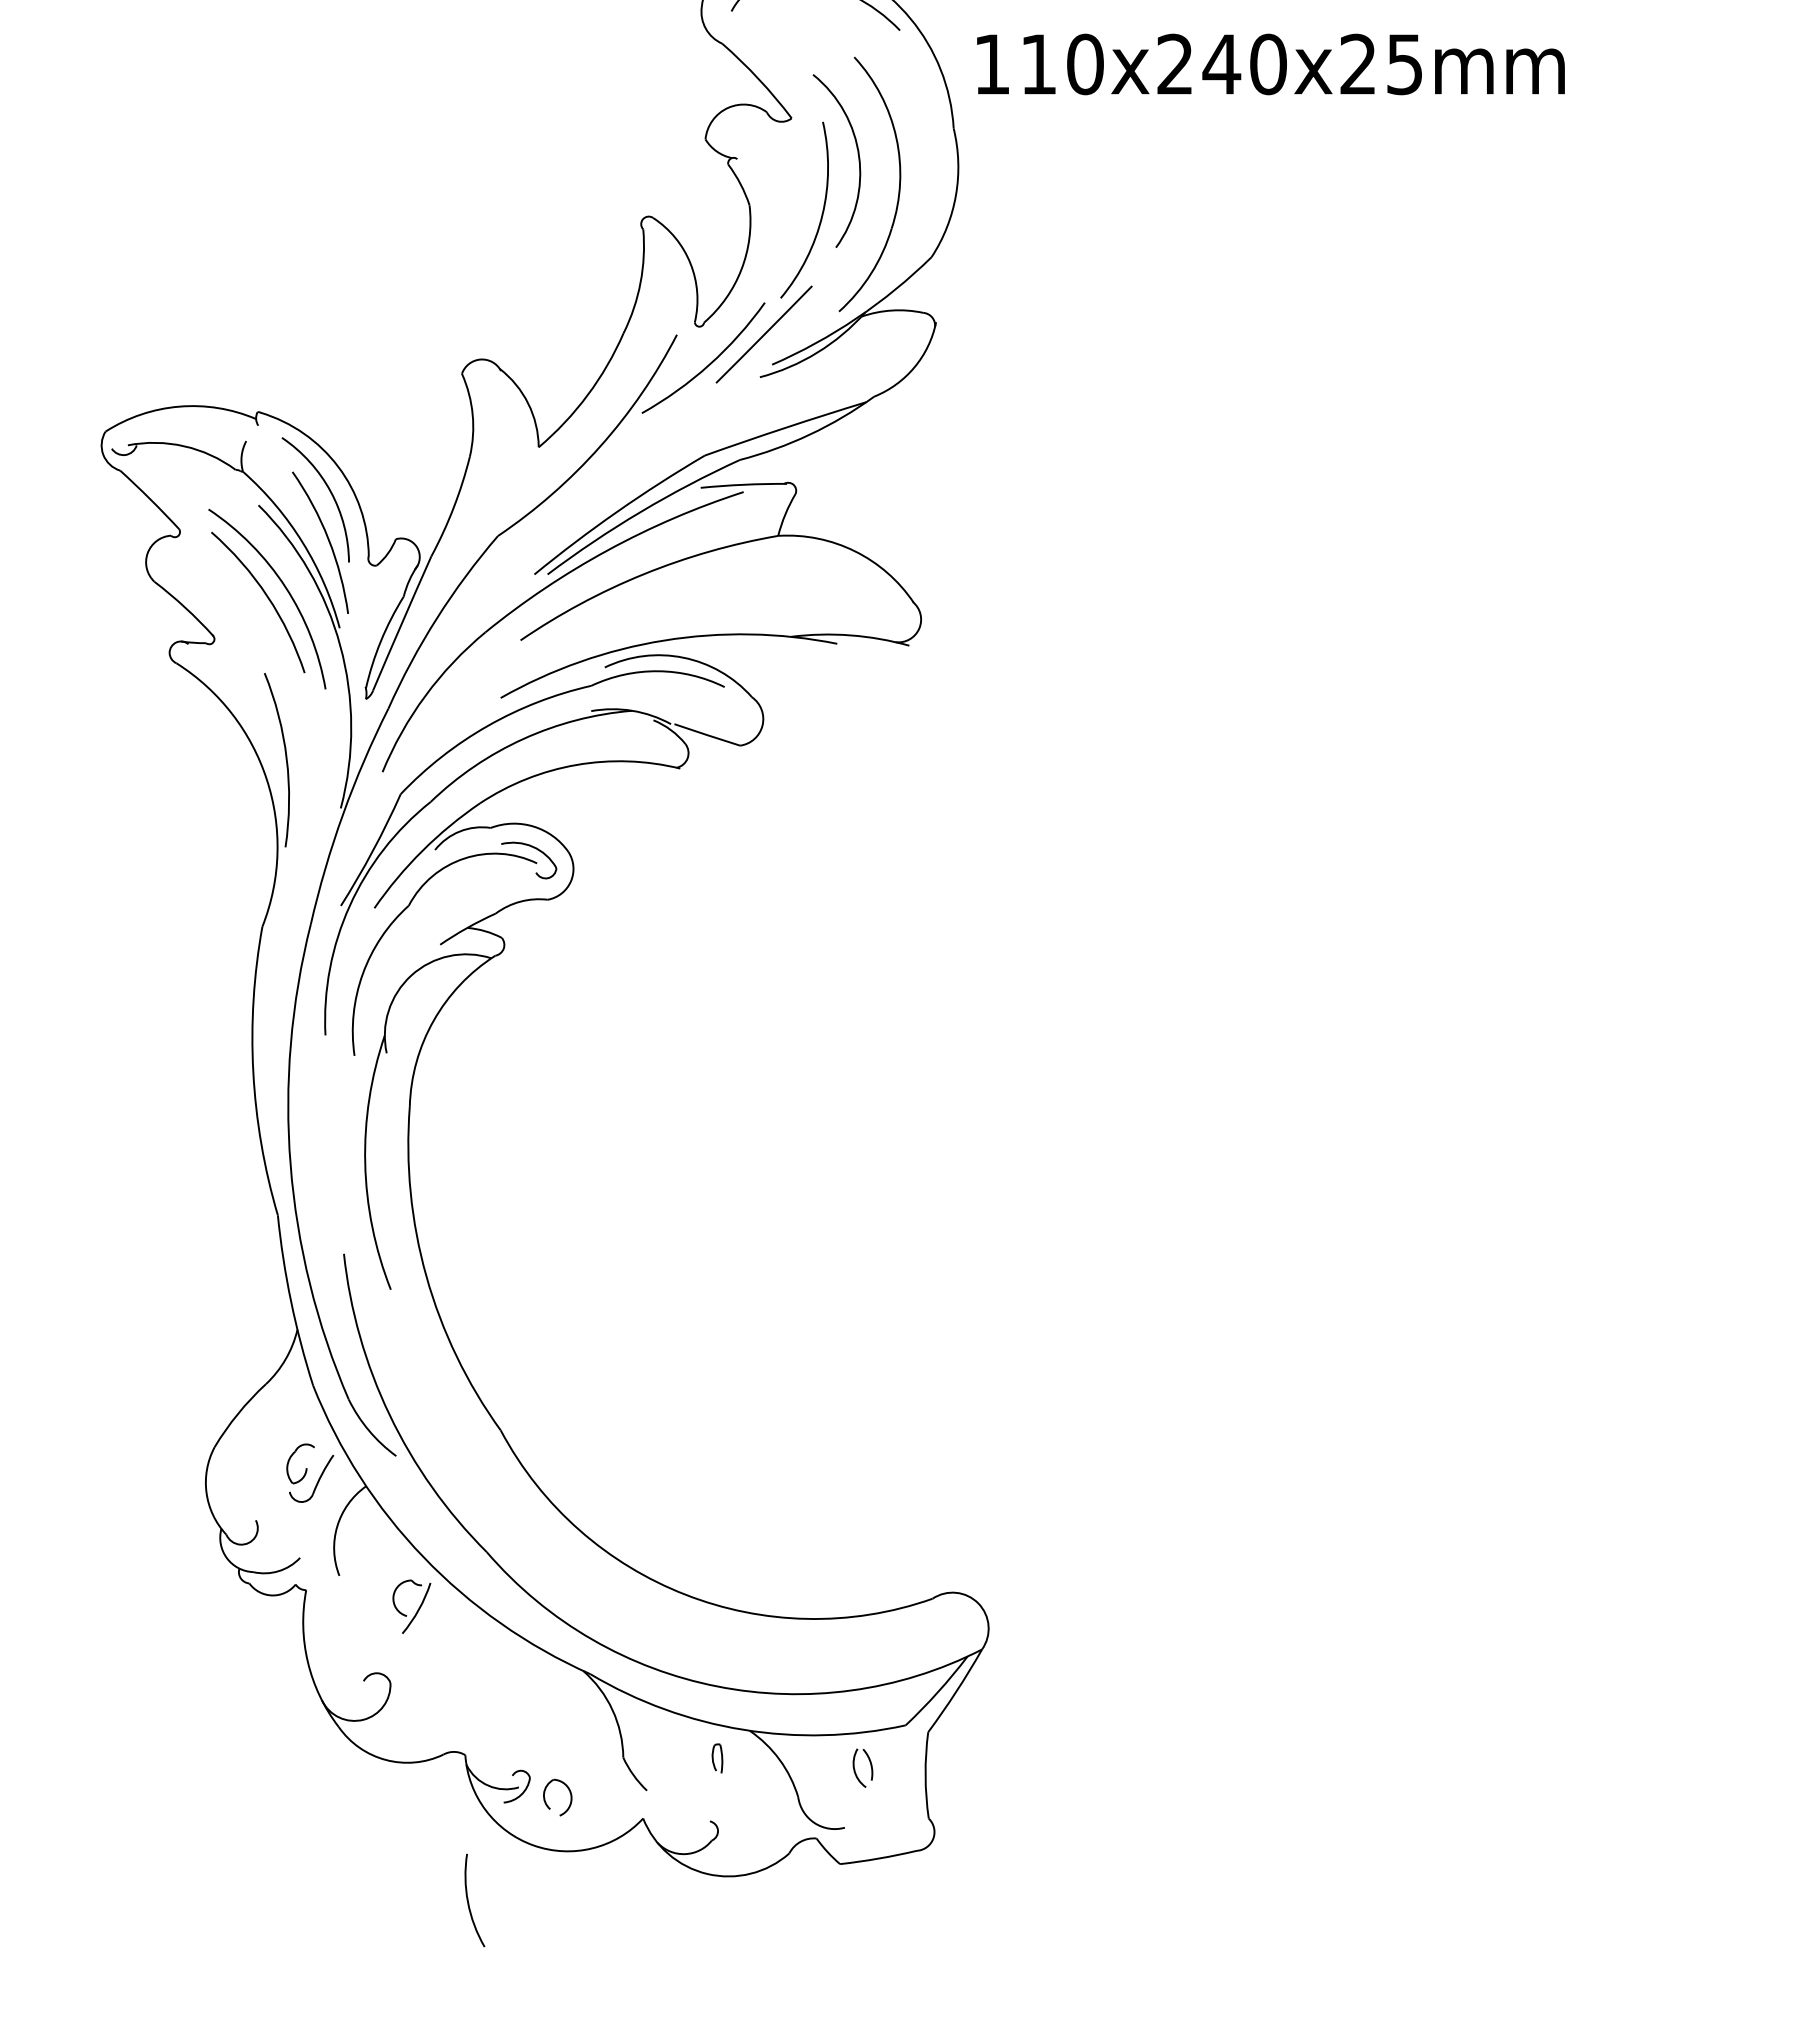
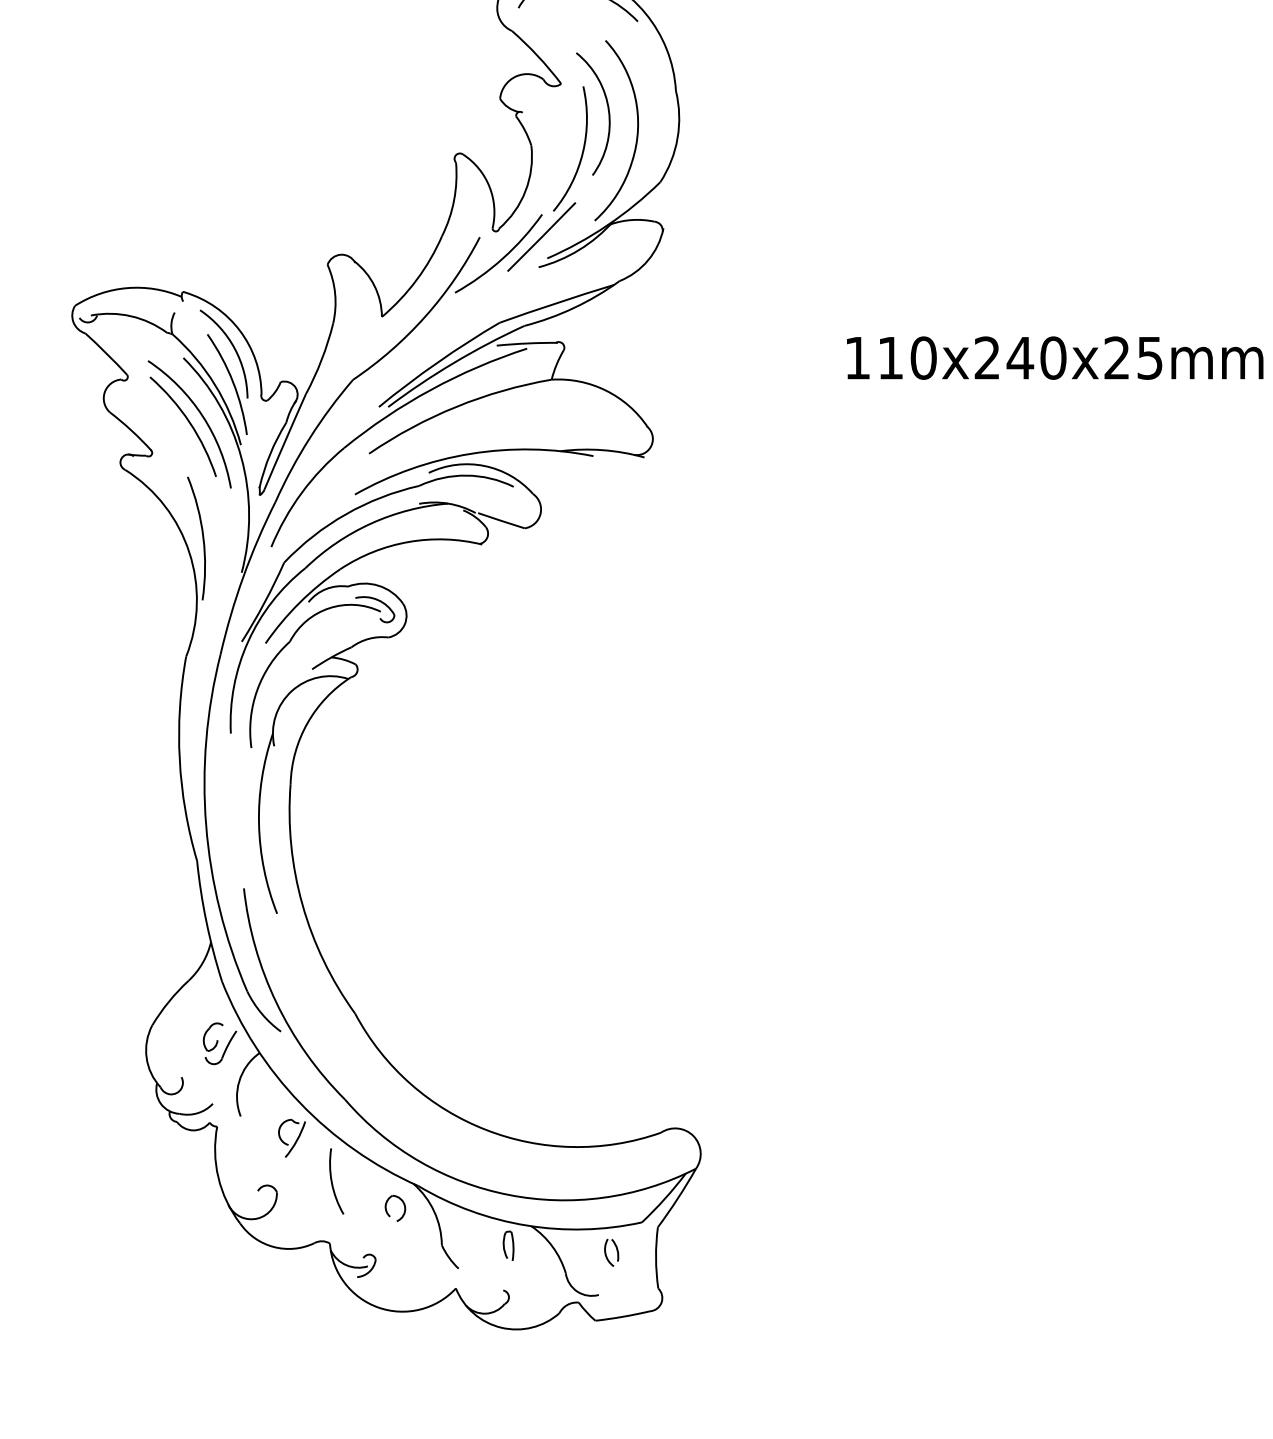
text: (1270, 64) -> (1054, 358), moved
part: (717, 1758) -> (508, 1245), size x1.43
part: (545, 1798) -> (386, 1209), moved
arc: (469, 1903) -> (332, 1183), moved

